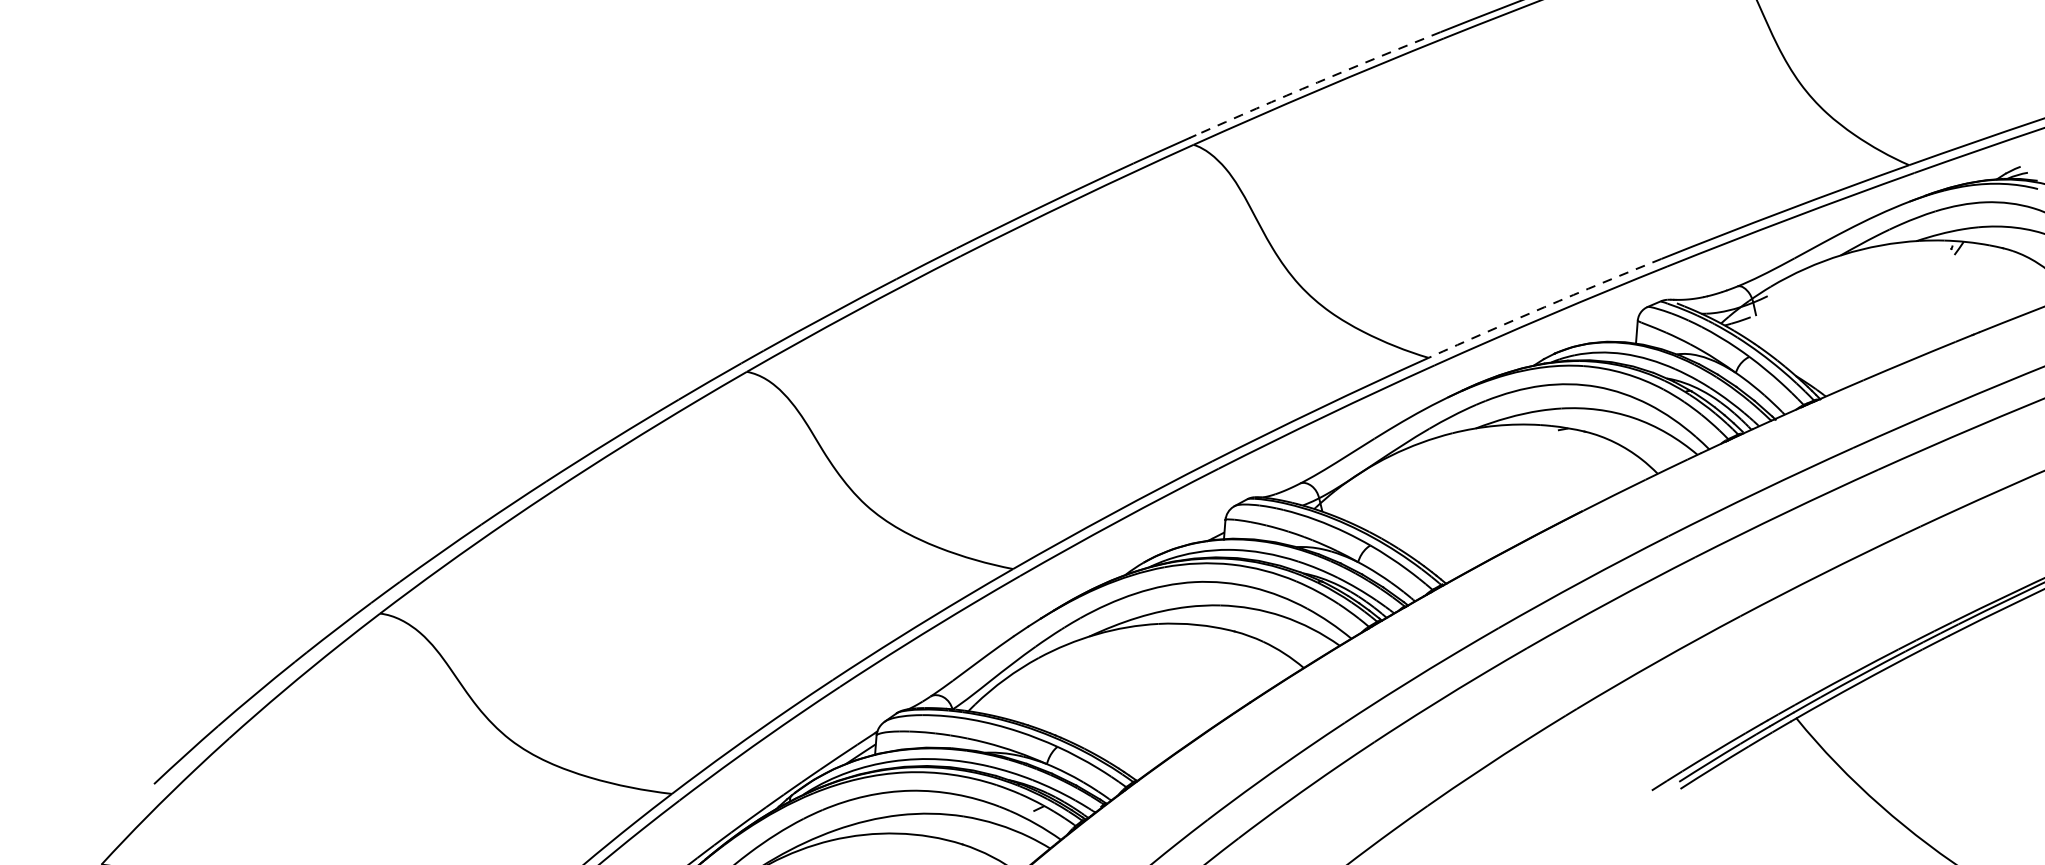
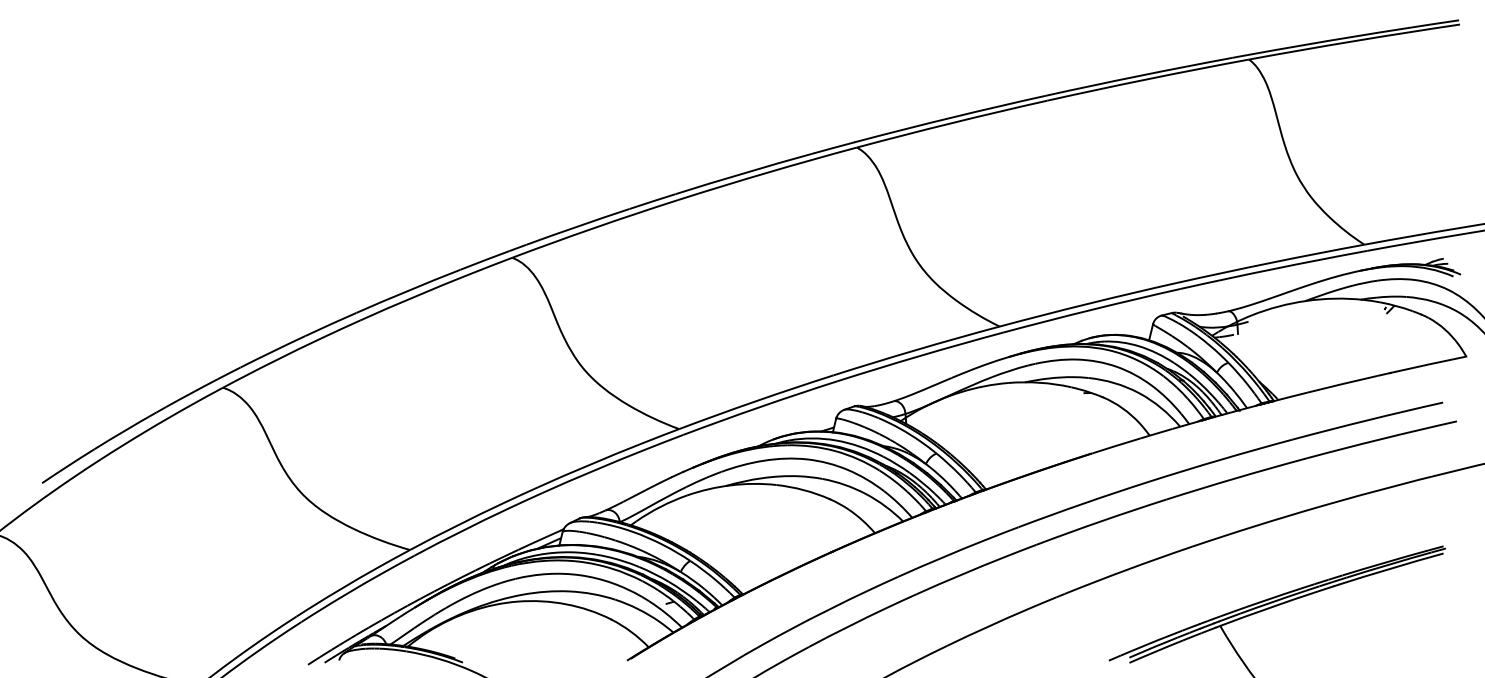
arc: (1317, 82) -> (952, 117), dashed -> solid
arc: (1544, 306) -> (1088, 303), dashed -> solid

